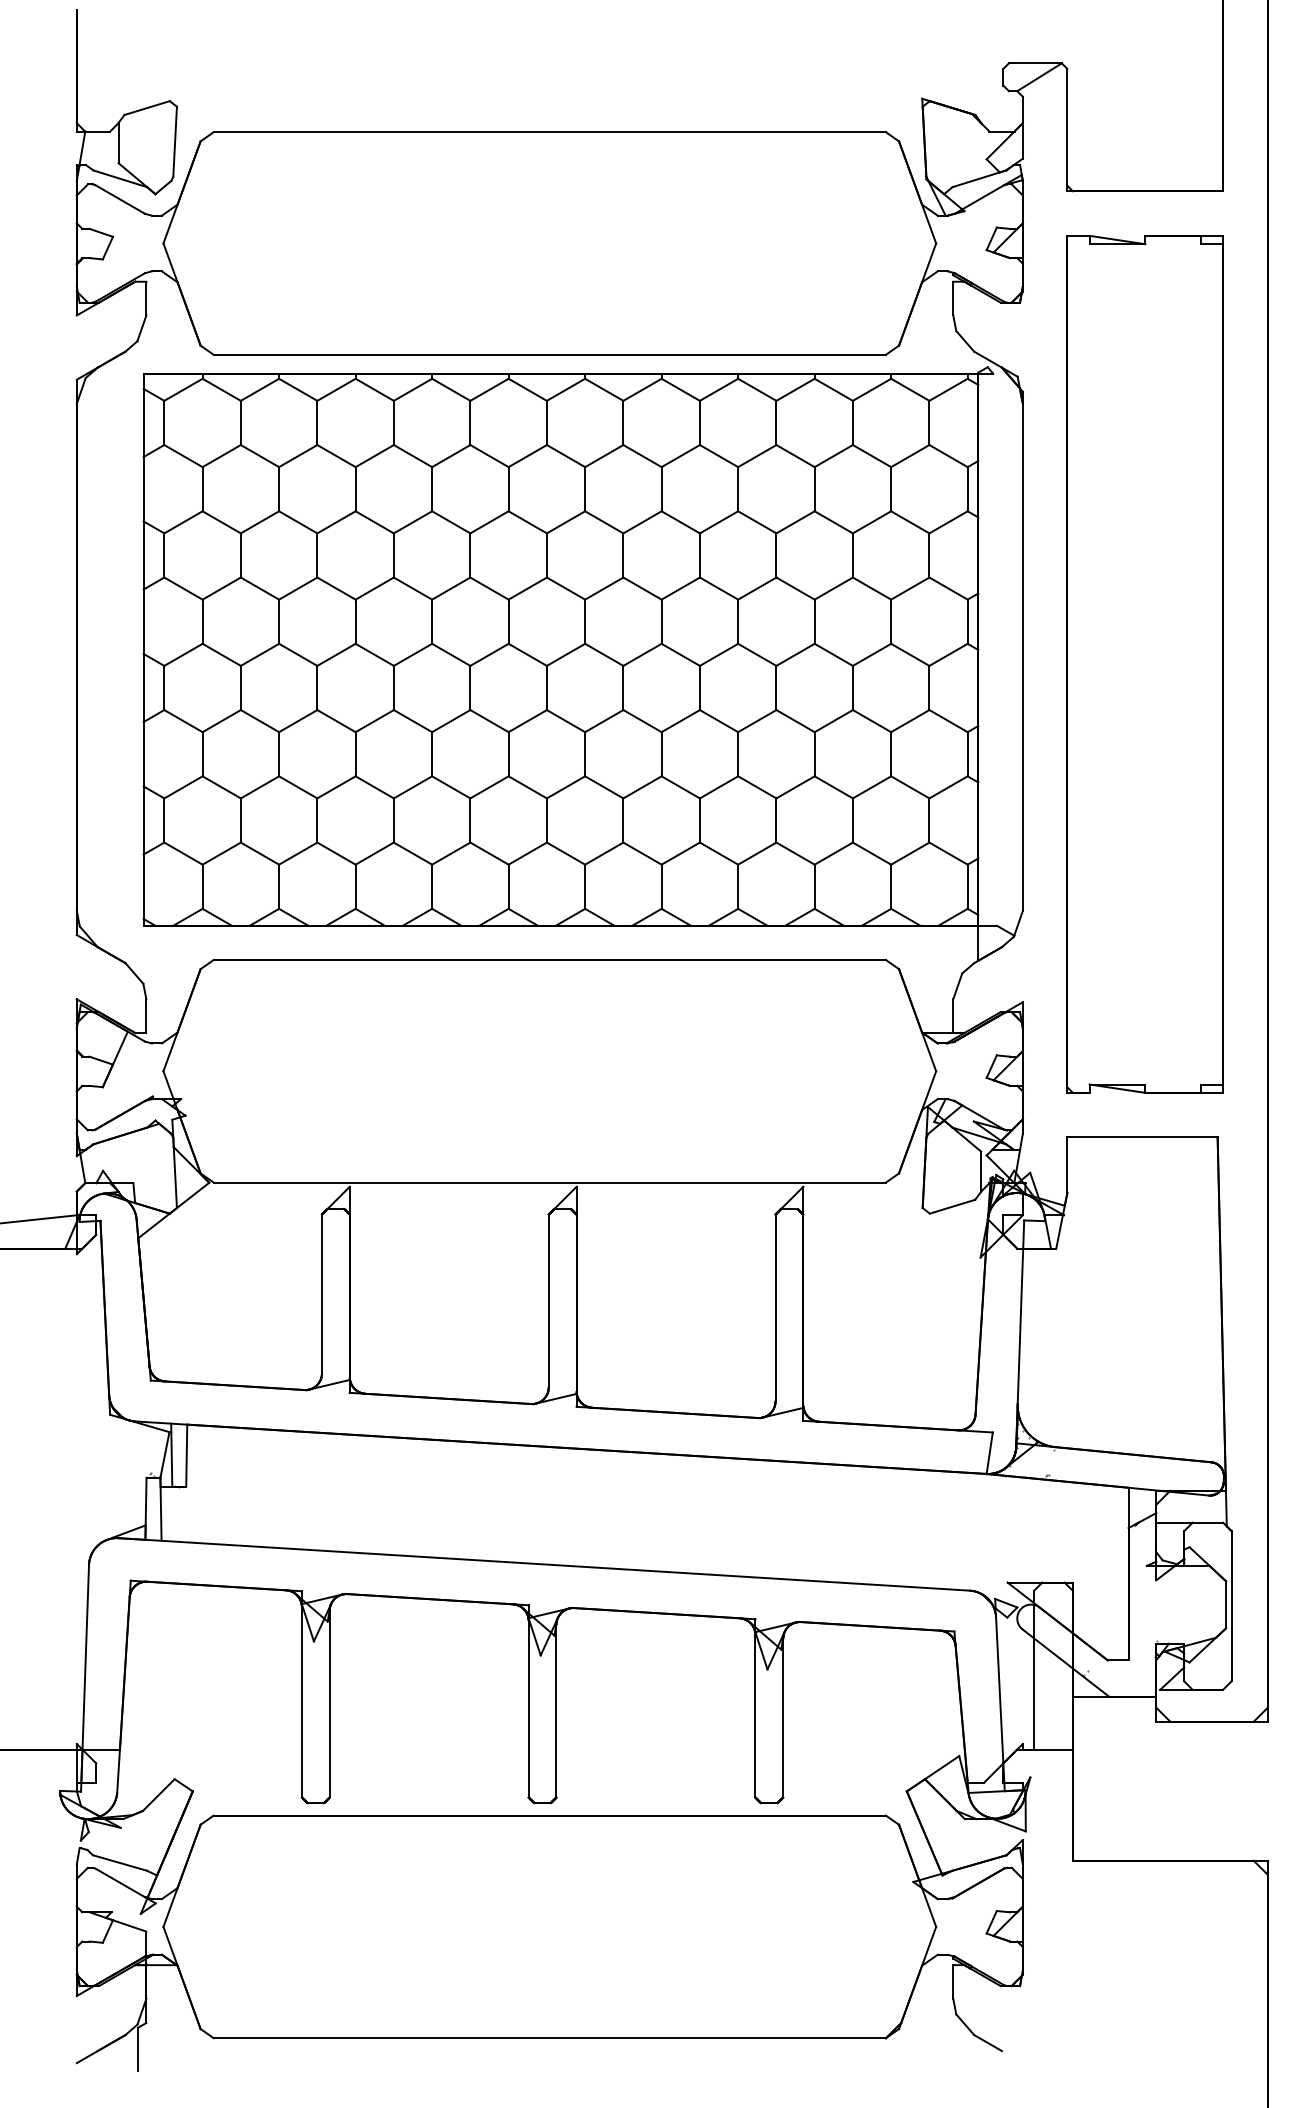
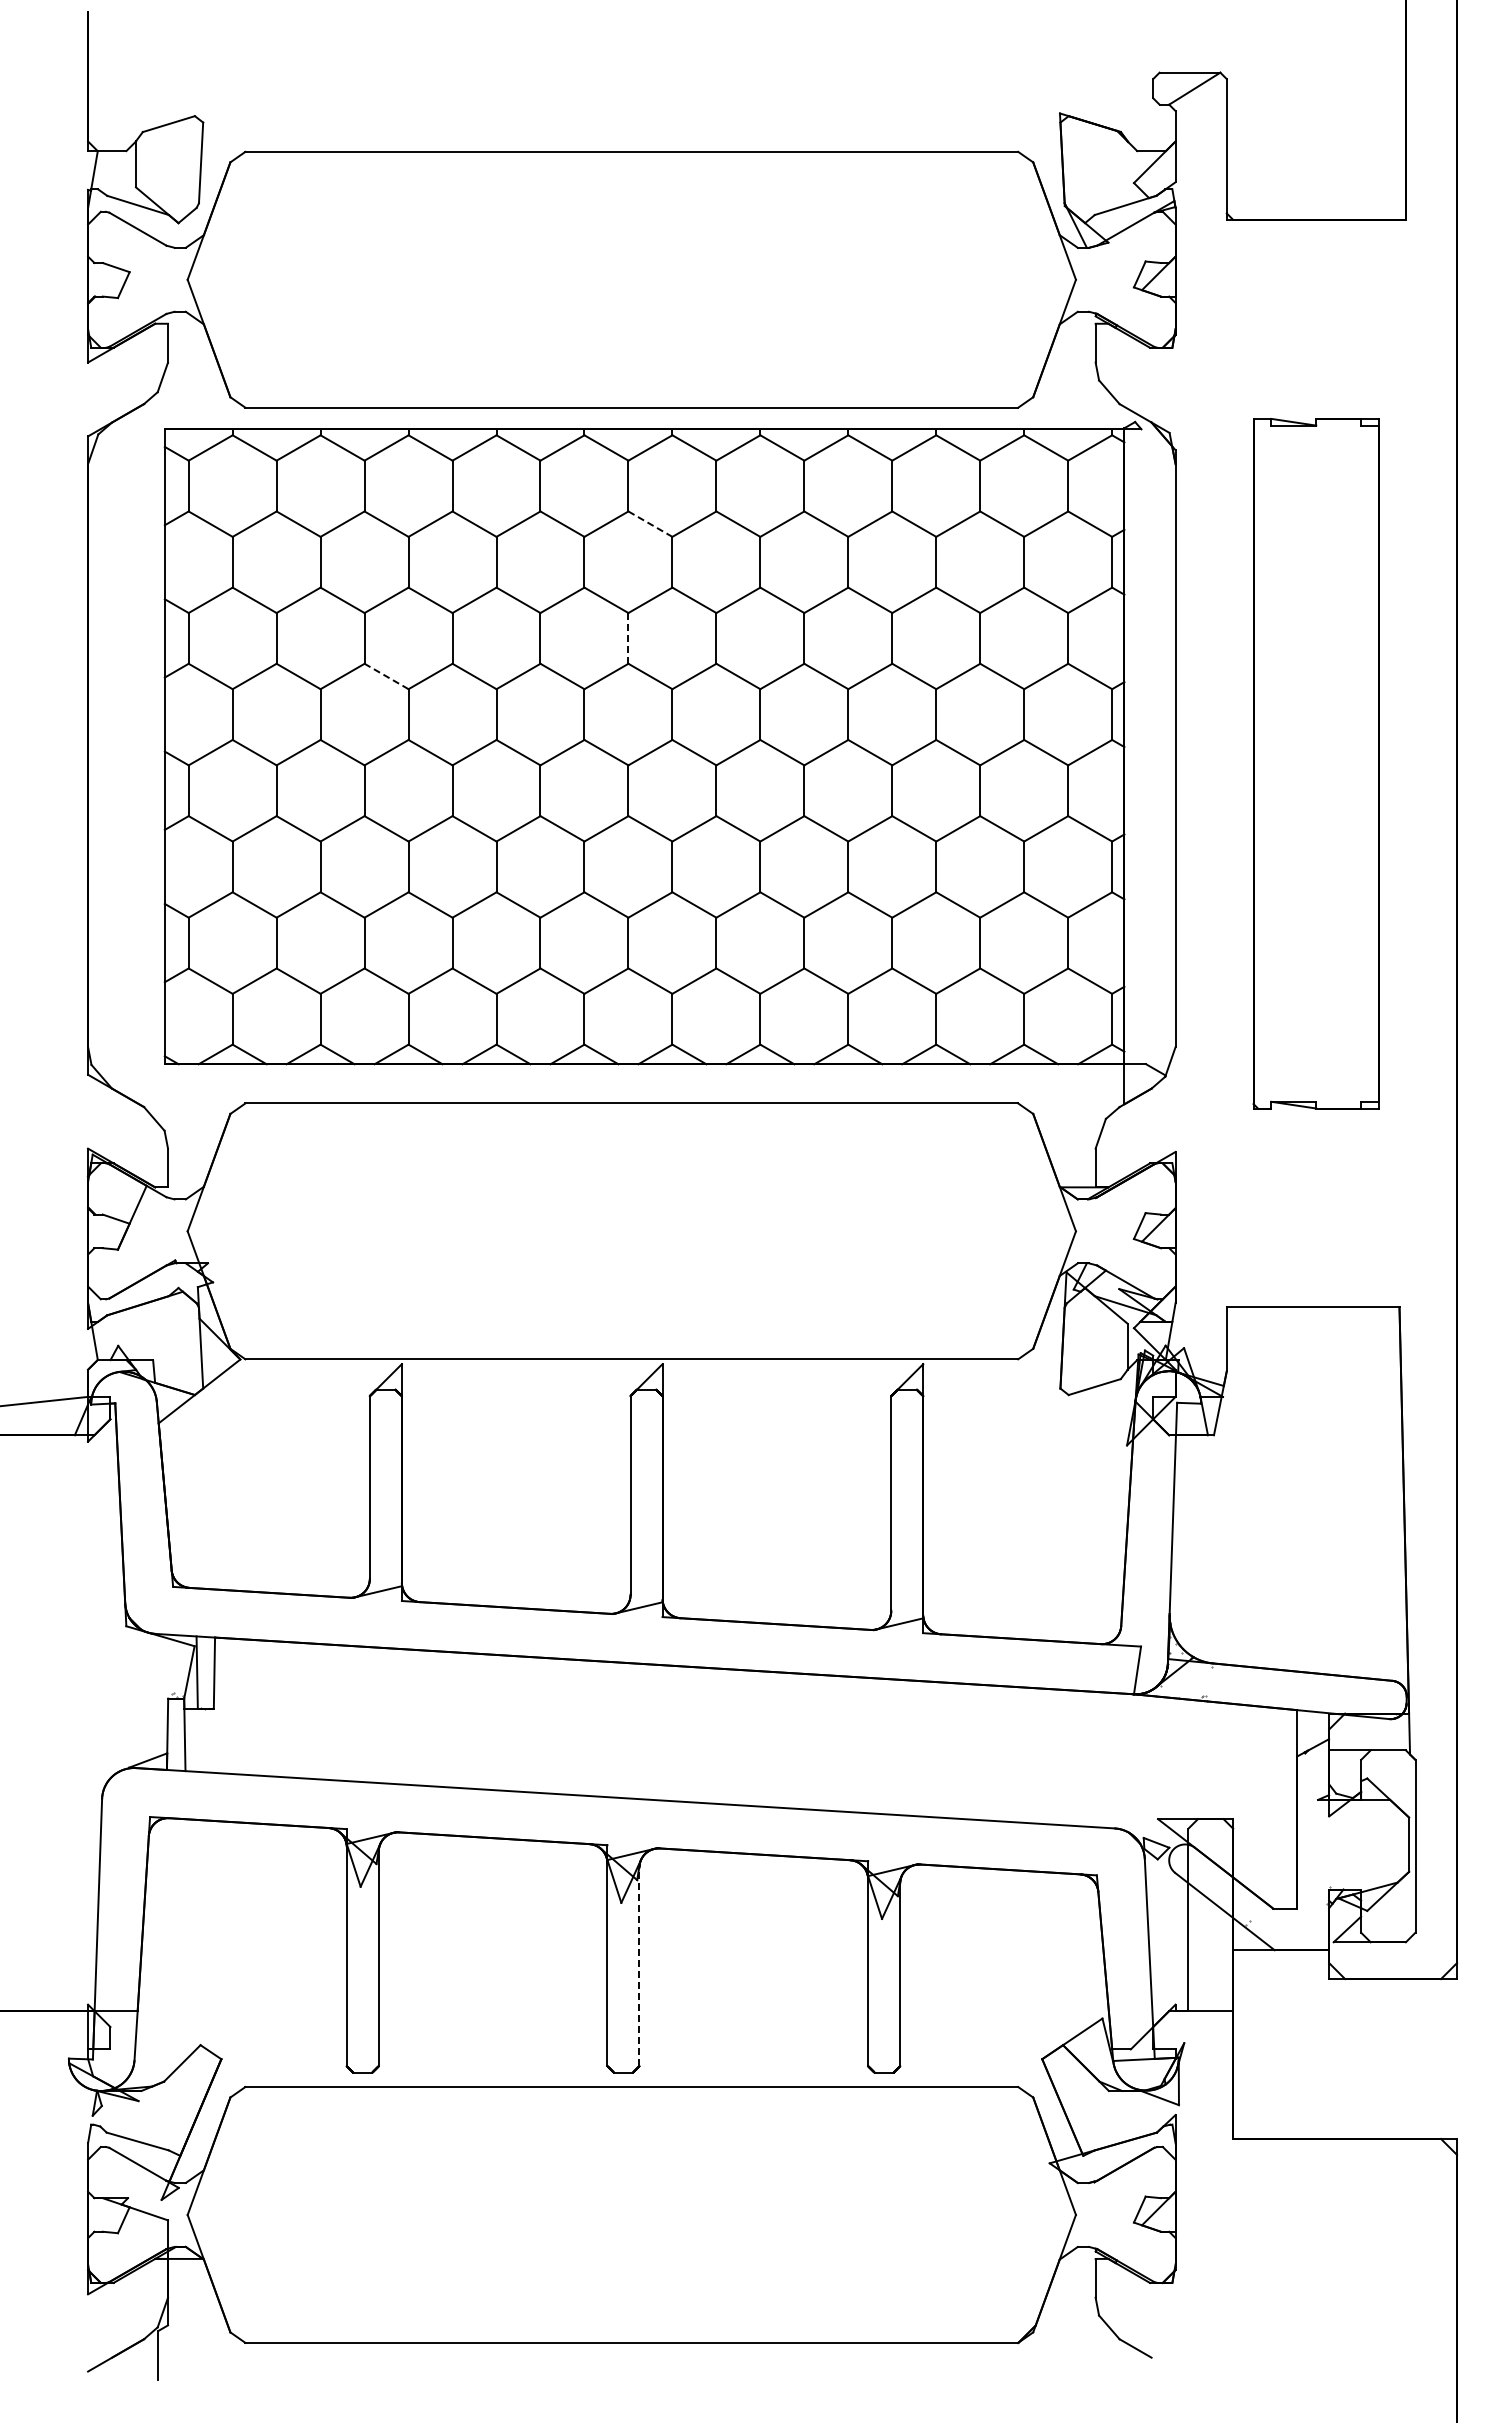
line: (566, 456) -> (650, 524), solid -> dashed
line: (546, 554) -> (628, 637), solid -> dashed
line: (336, 588) -> (386, 676), solid -> dashed
part: (1144, 664) -> (1315, 763), size x0.7
line: (556, 1710) -> (639, 1966), solid -> dashed

